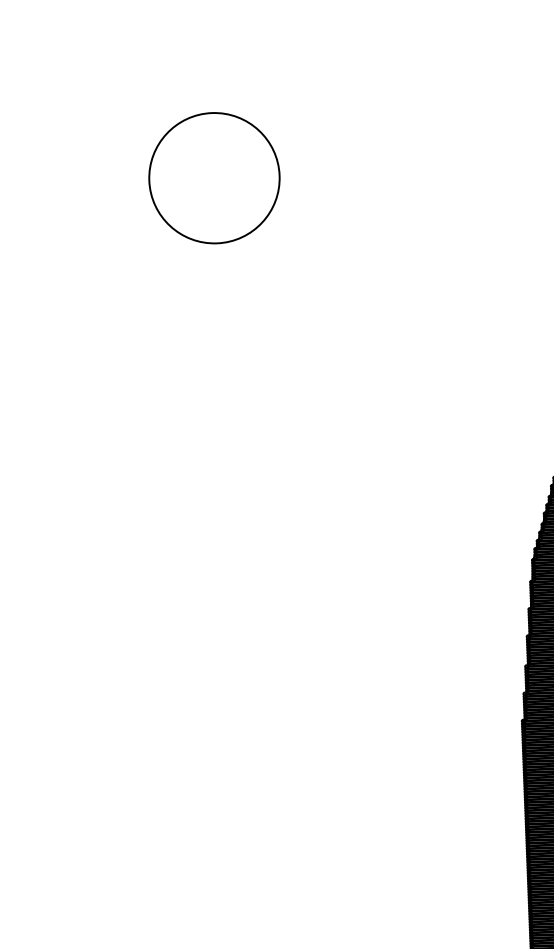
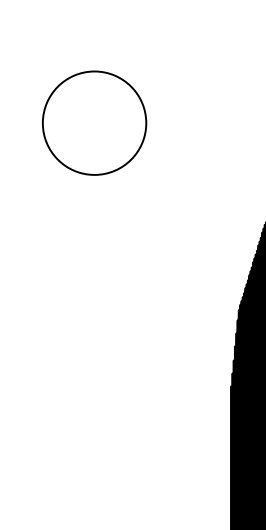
part: (213, 176) -> (94, 122), size x1.67

